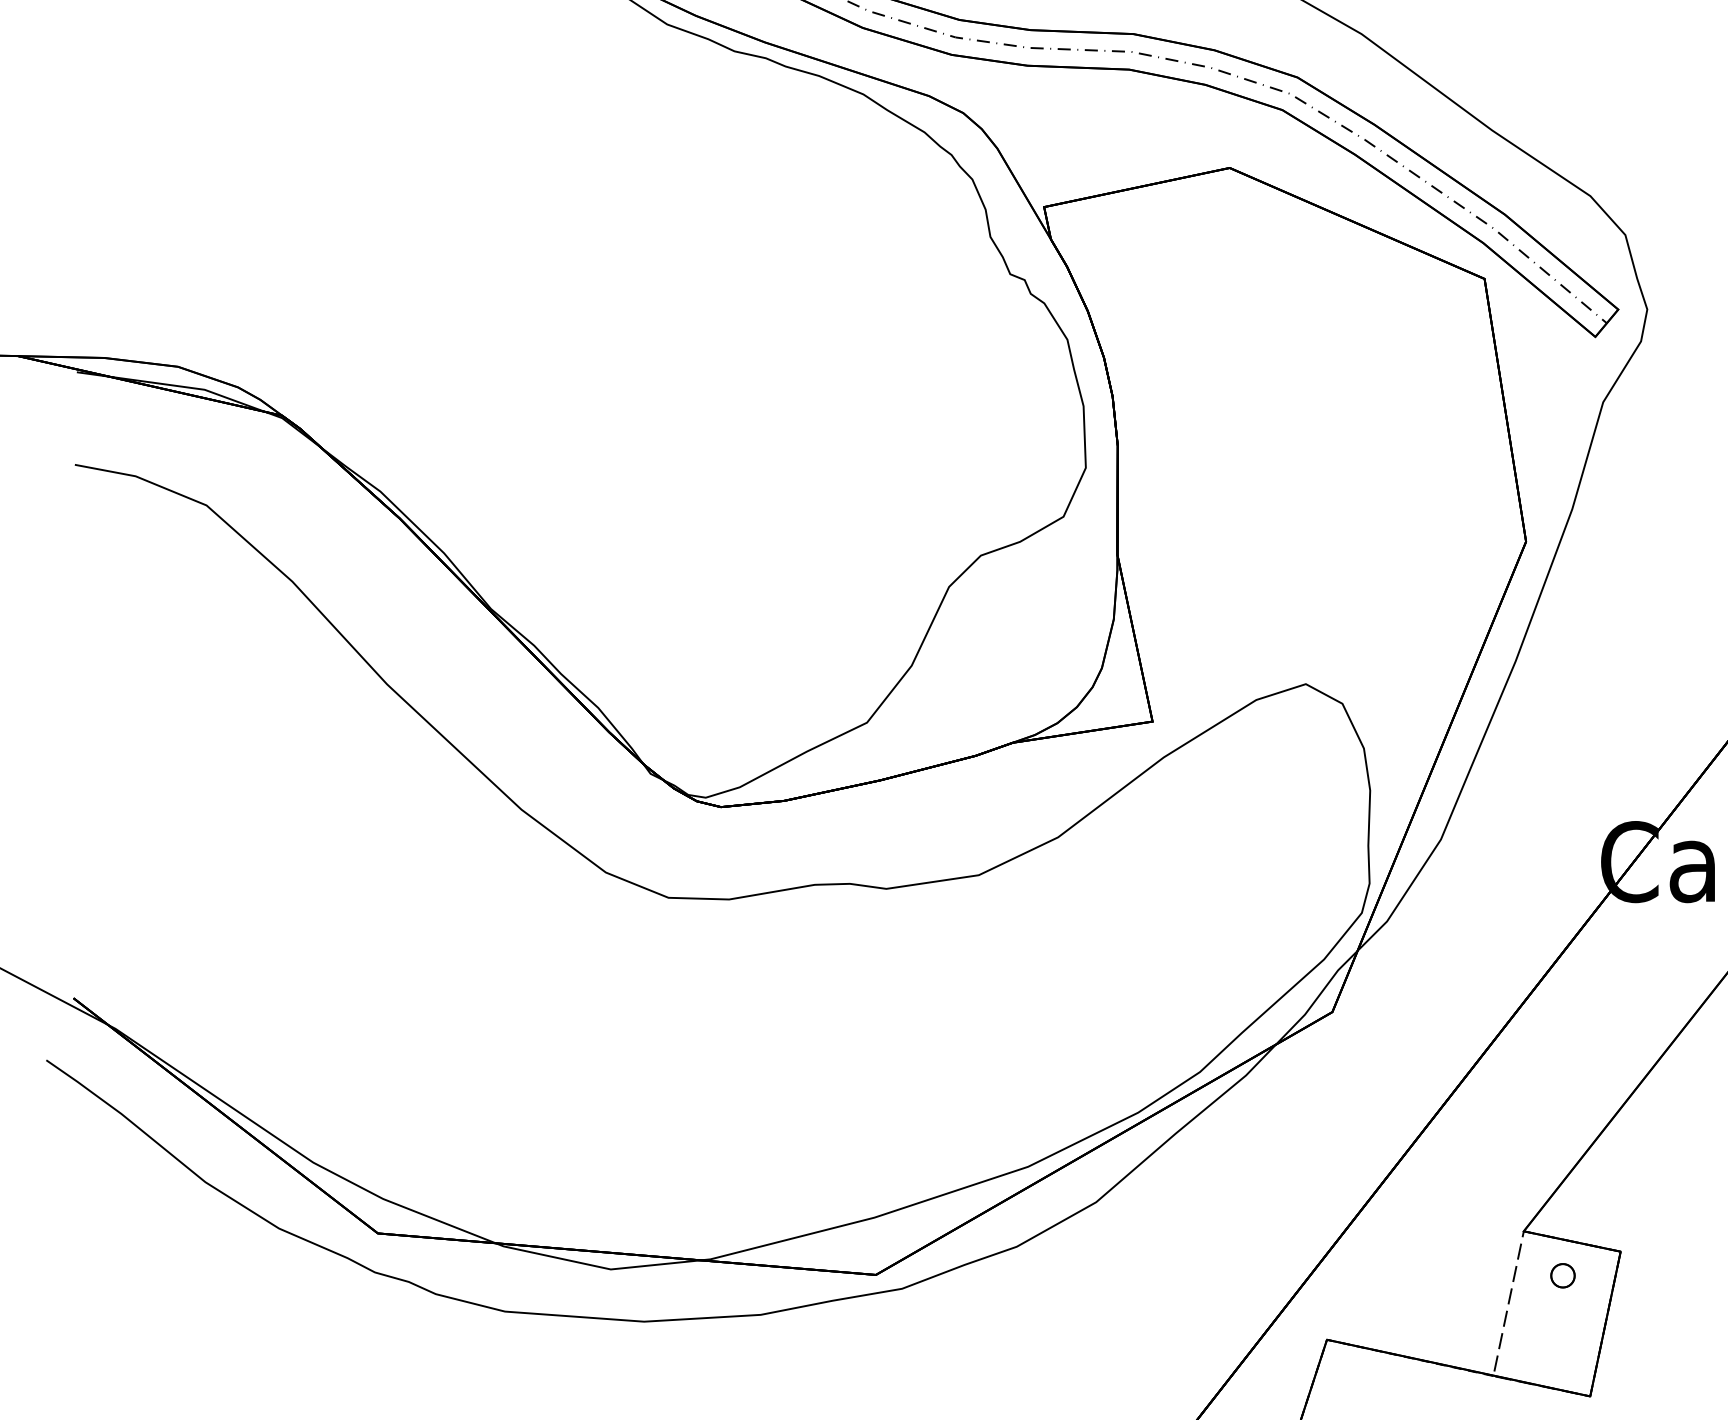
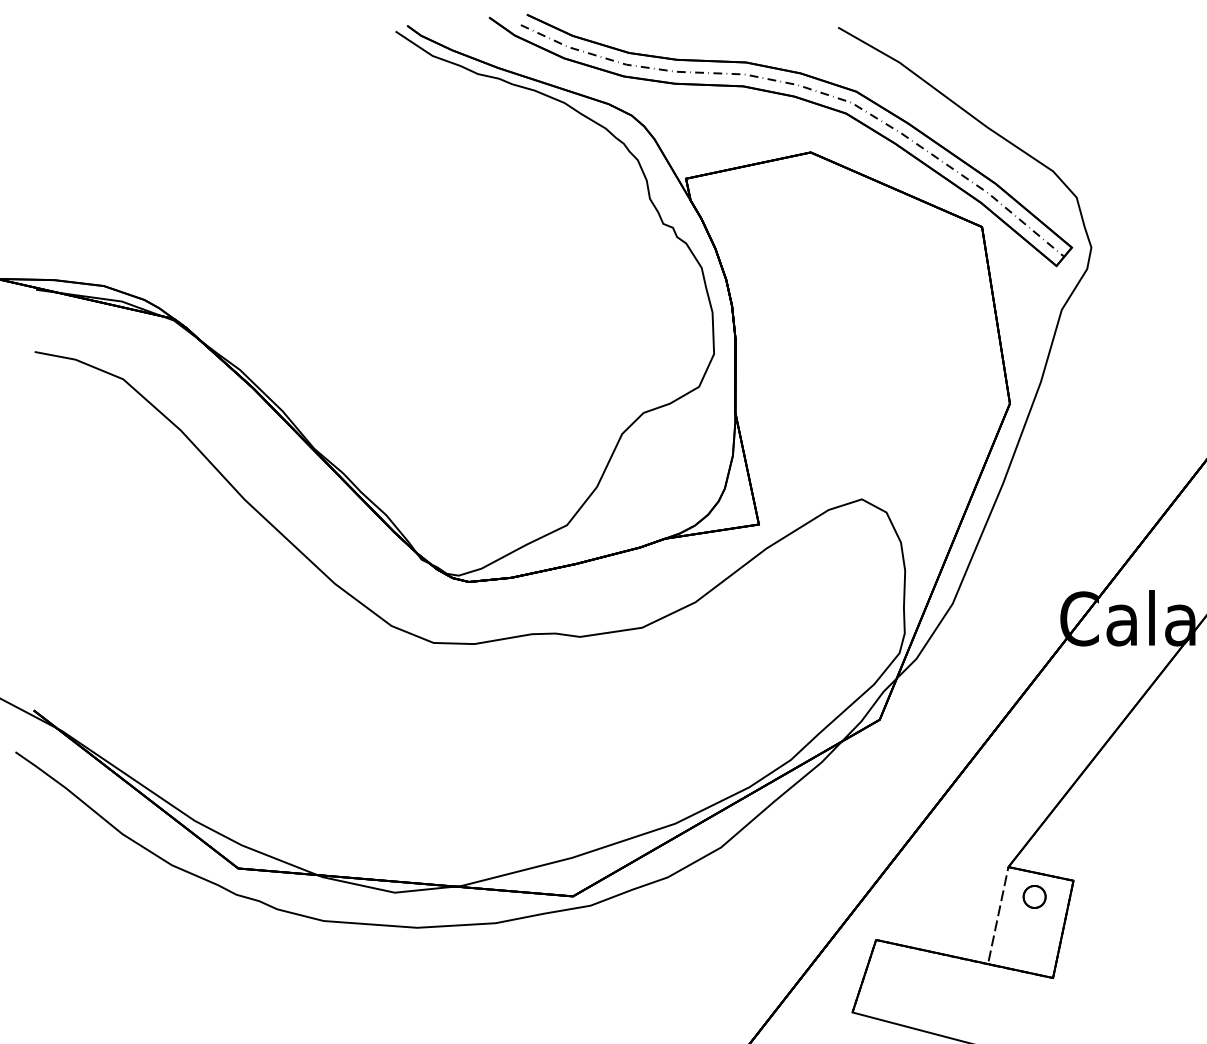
part: (1562, 1275) -> (1034, 896), size x1.4

